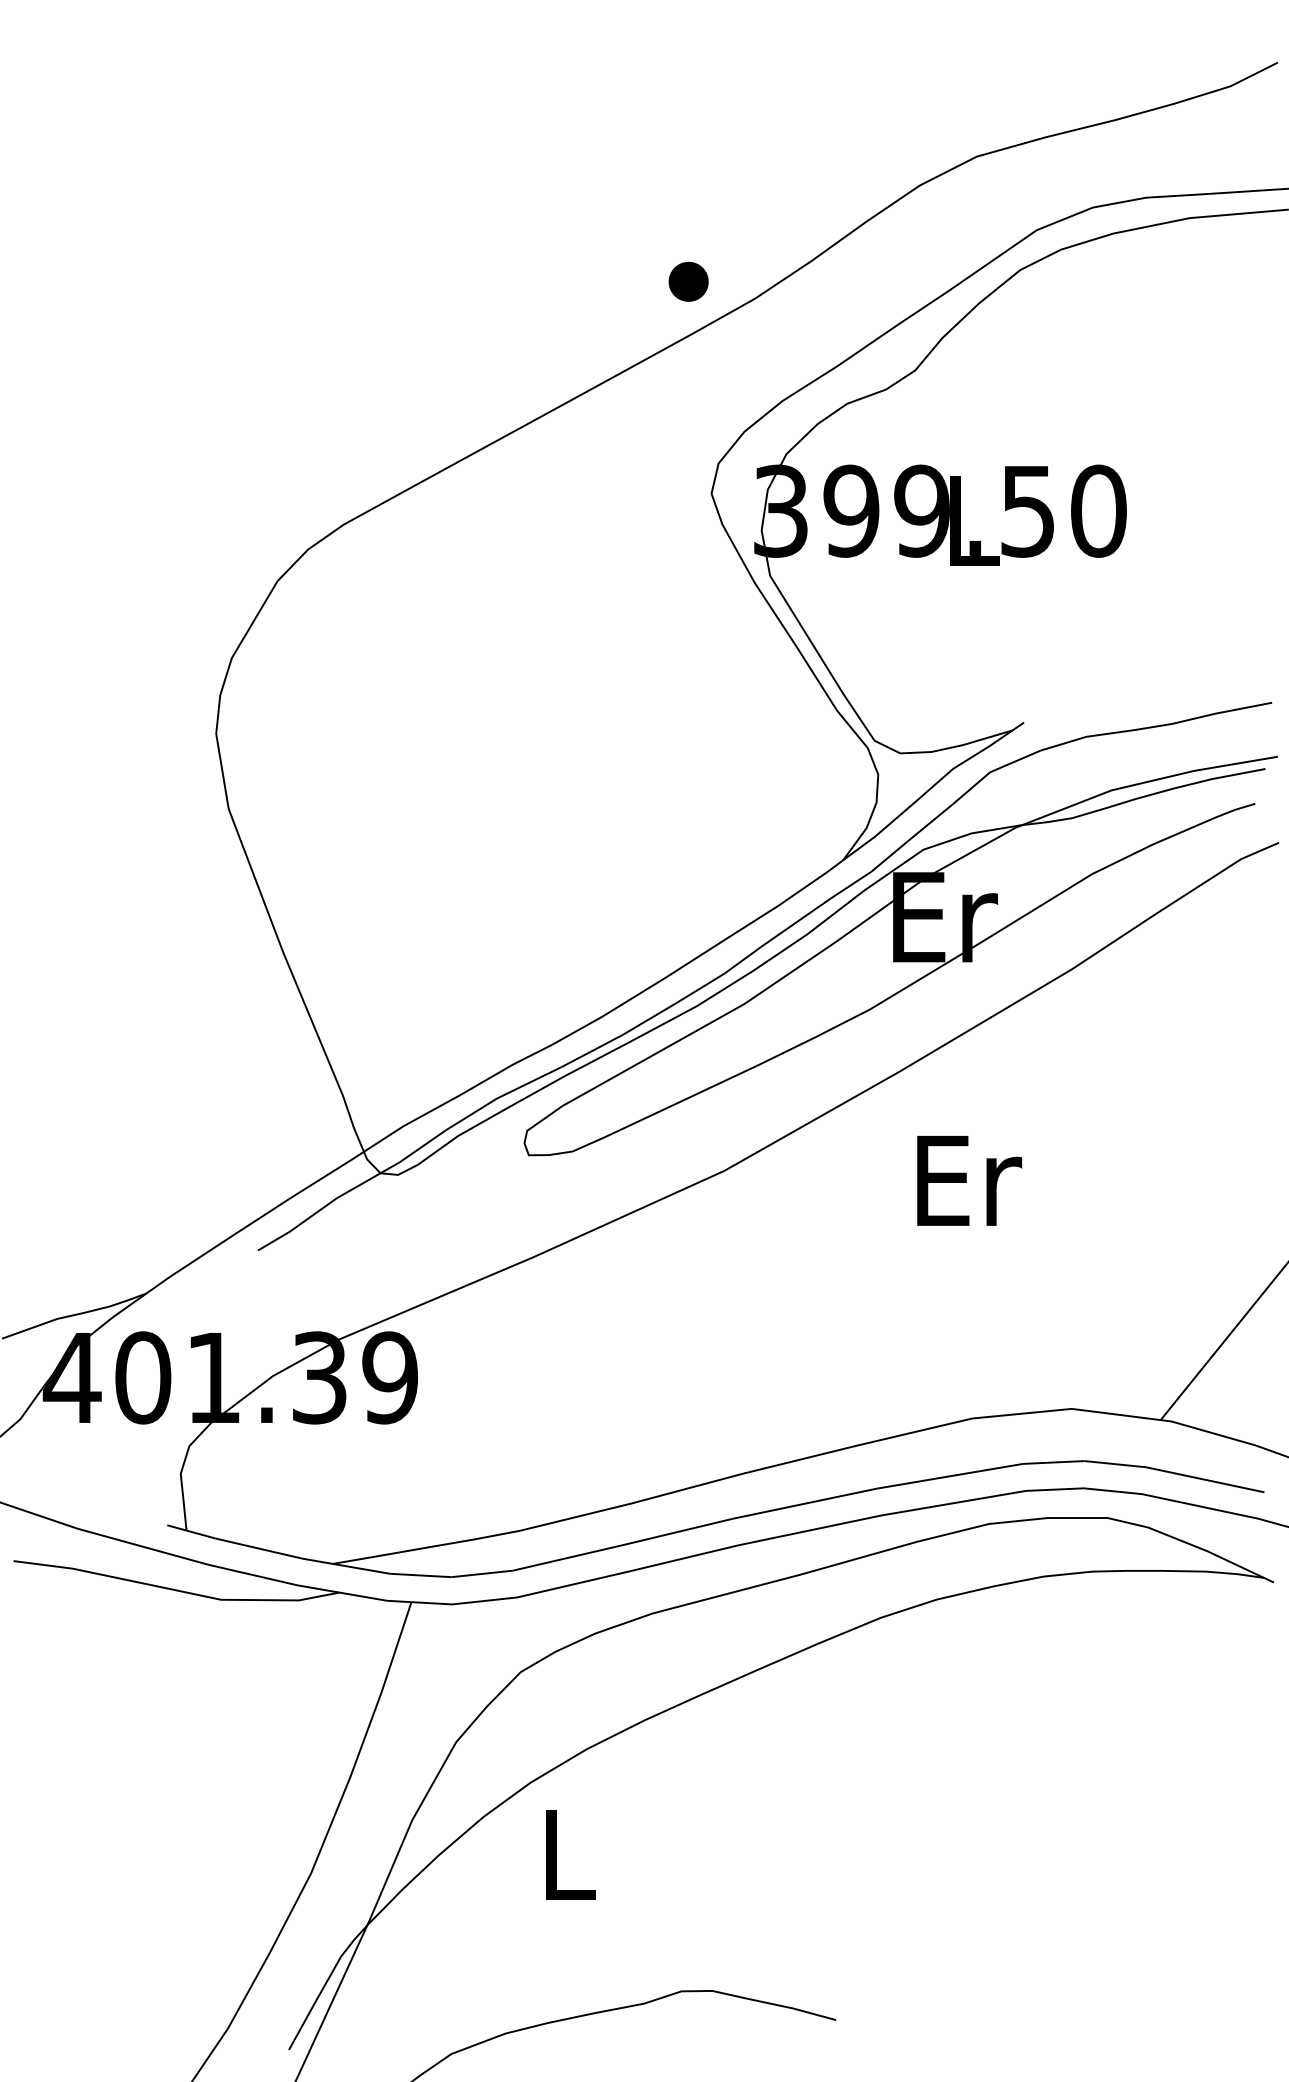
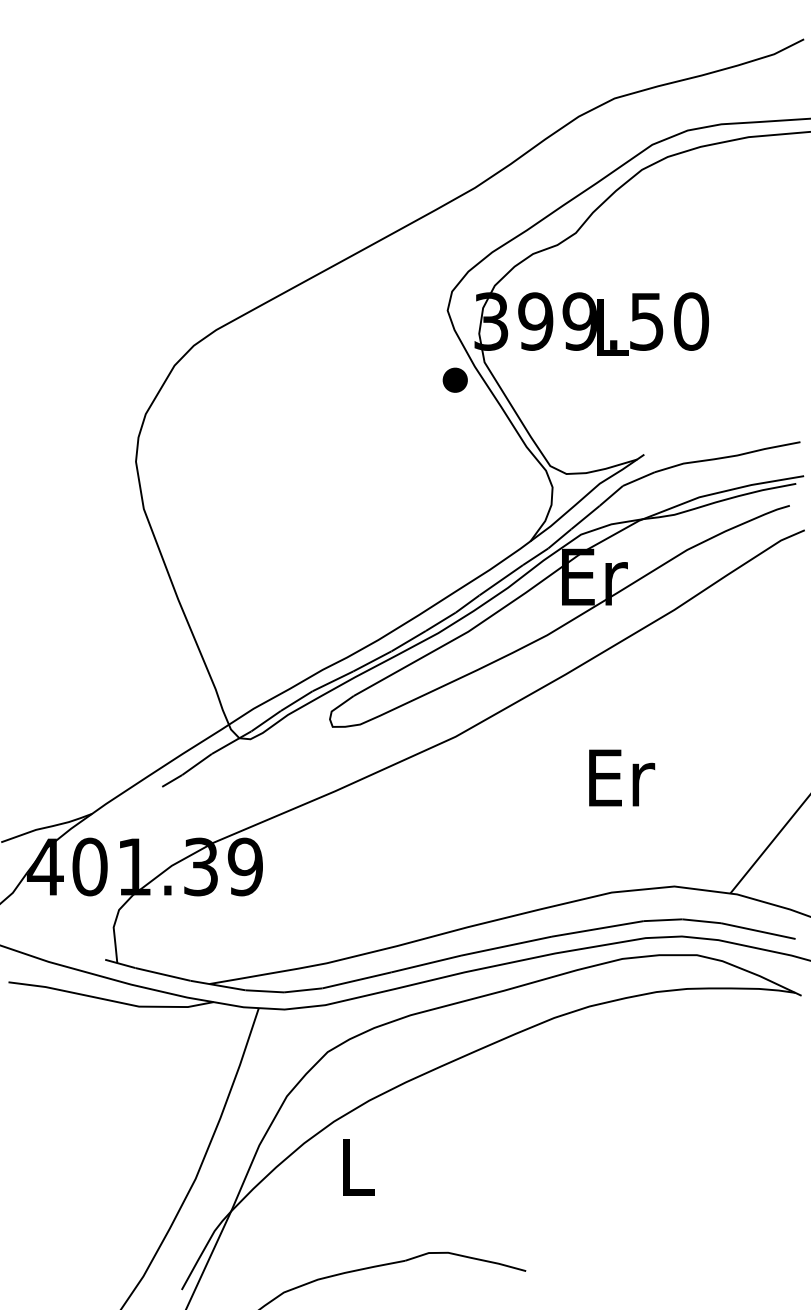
part: (687, 280) -> (454, 379), moved
text: (970, 1180) -> (622, 777), moved

